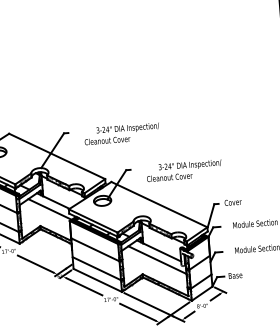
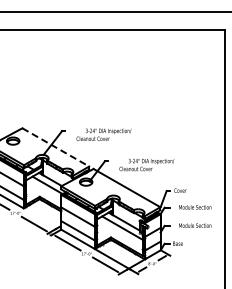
line: (58, 156) -> (56, 147), solid -> dashed

